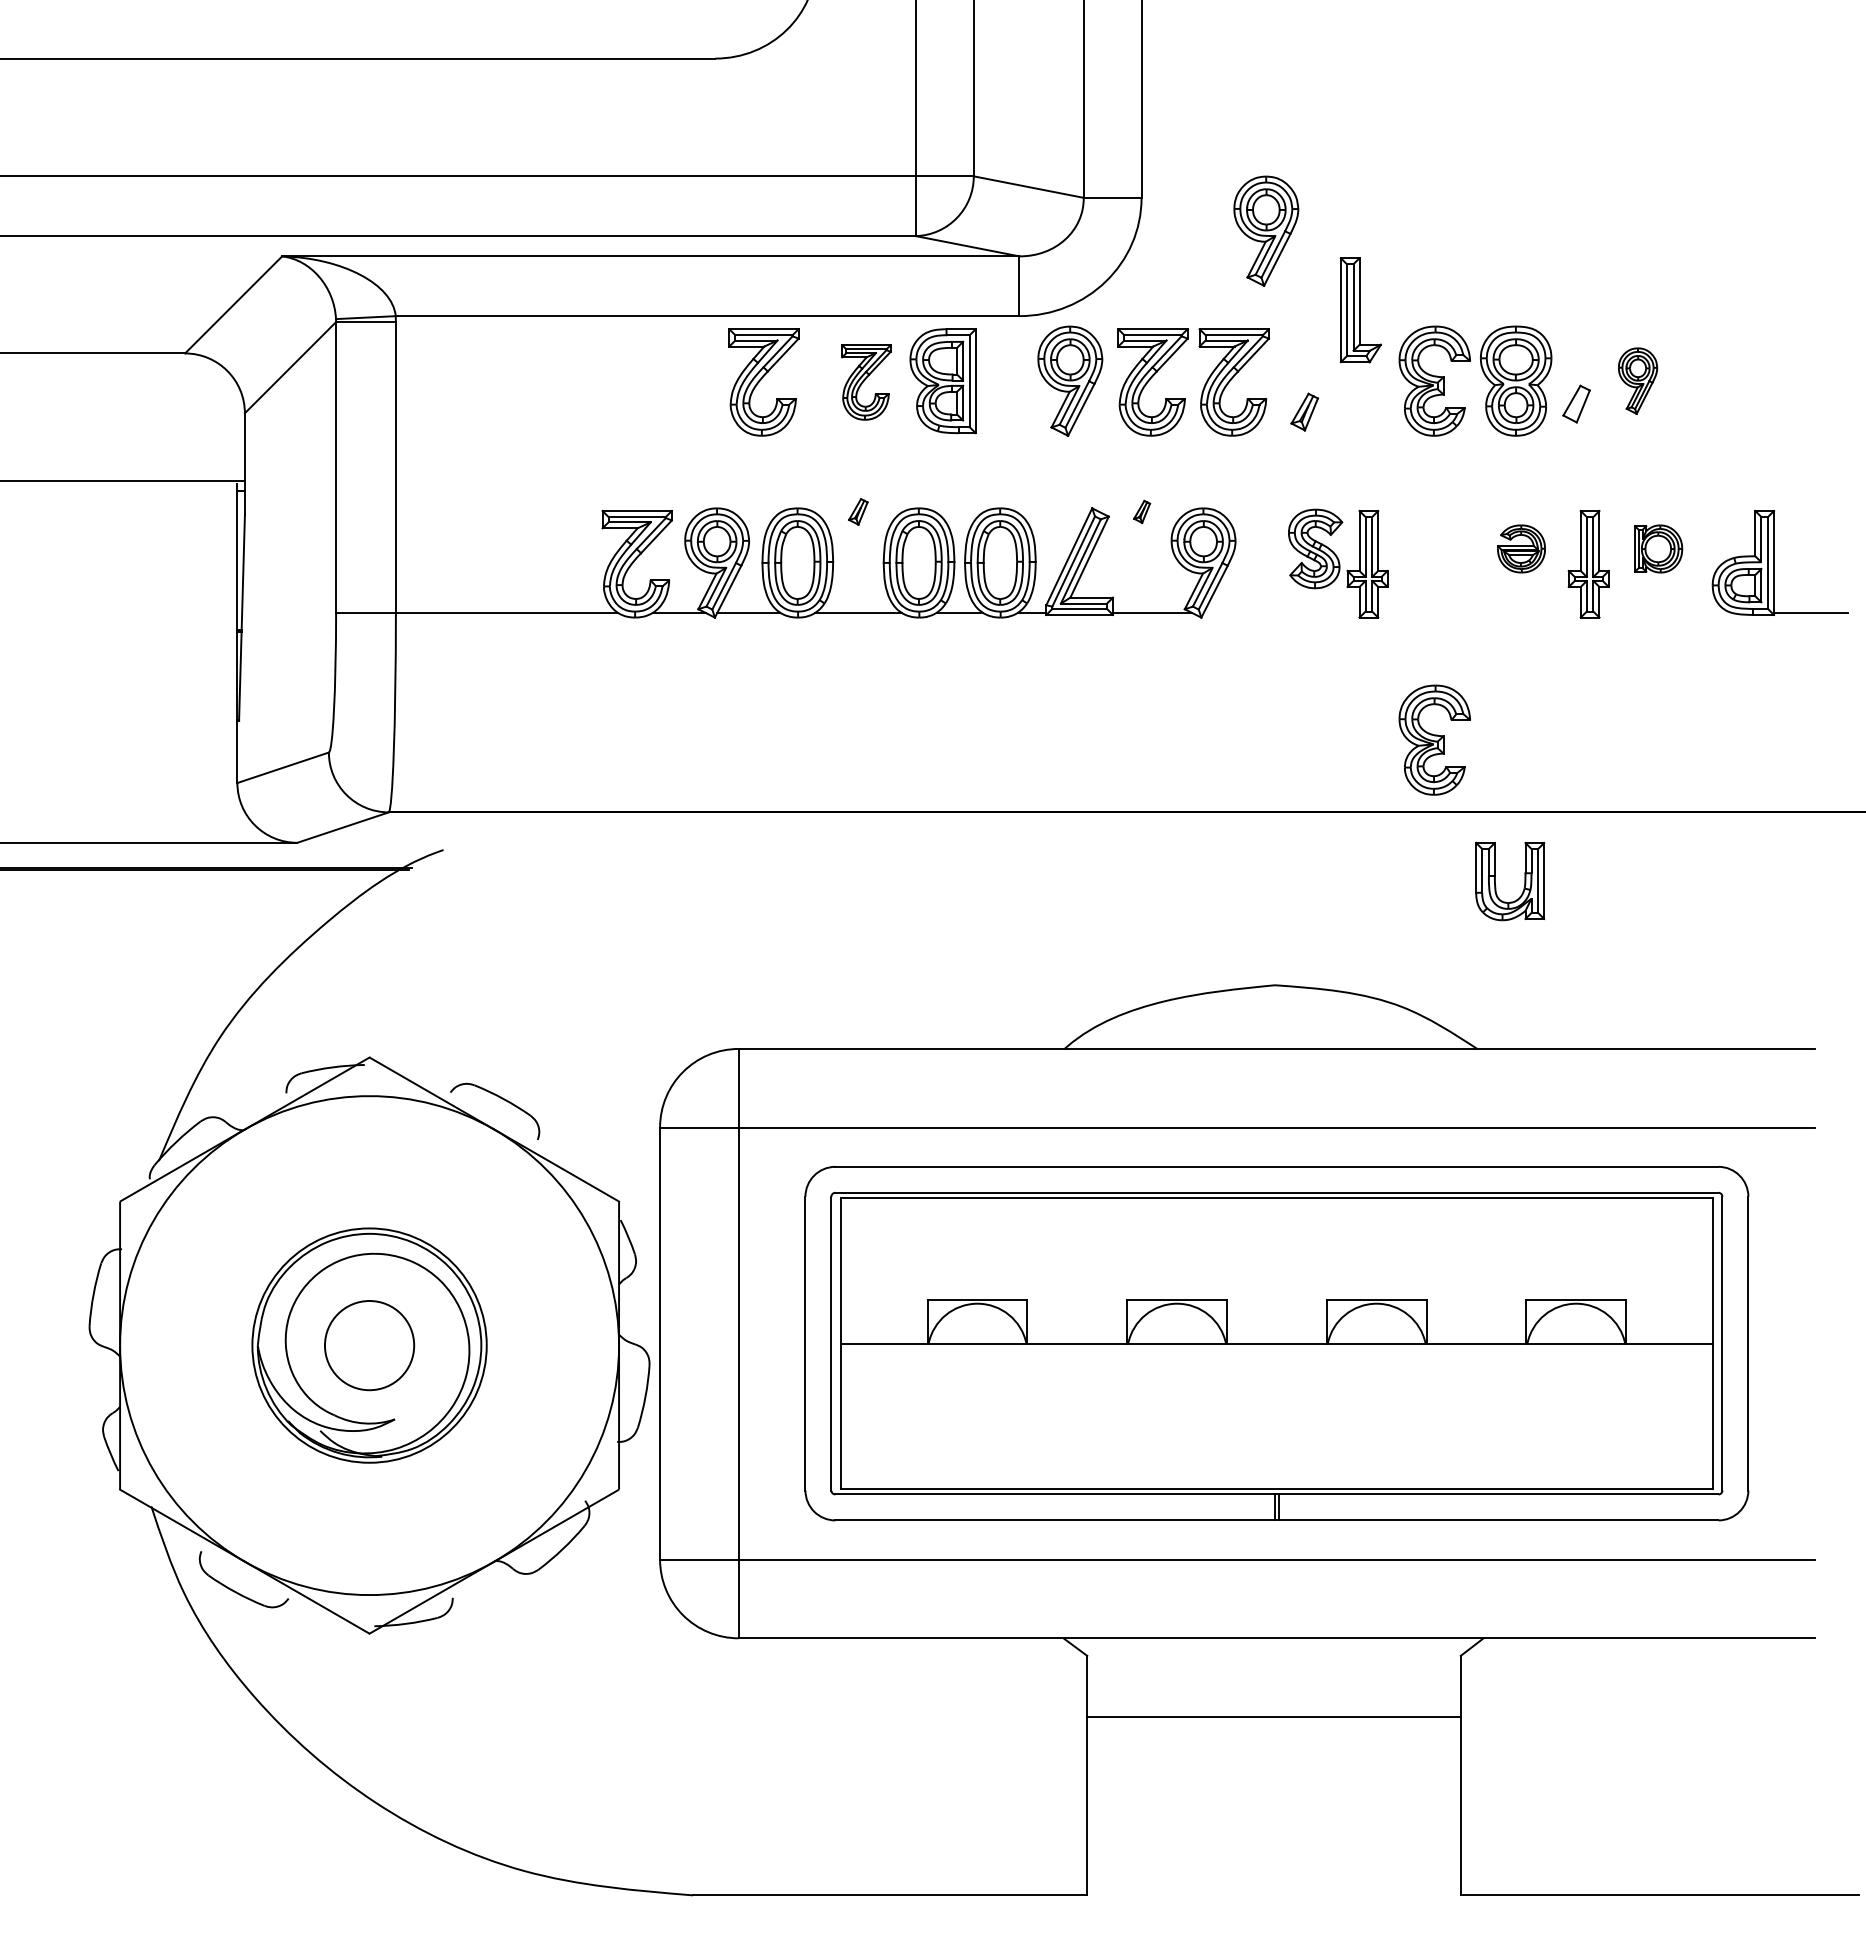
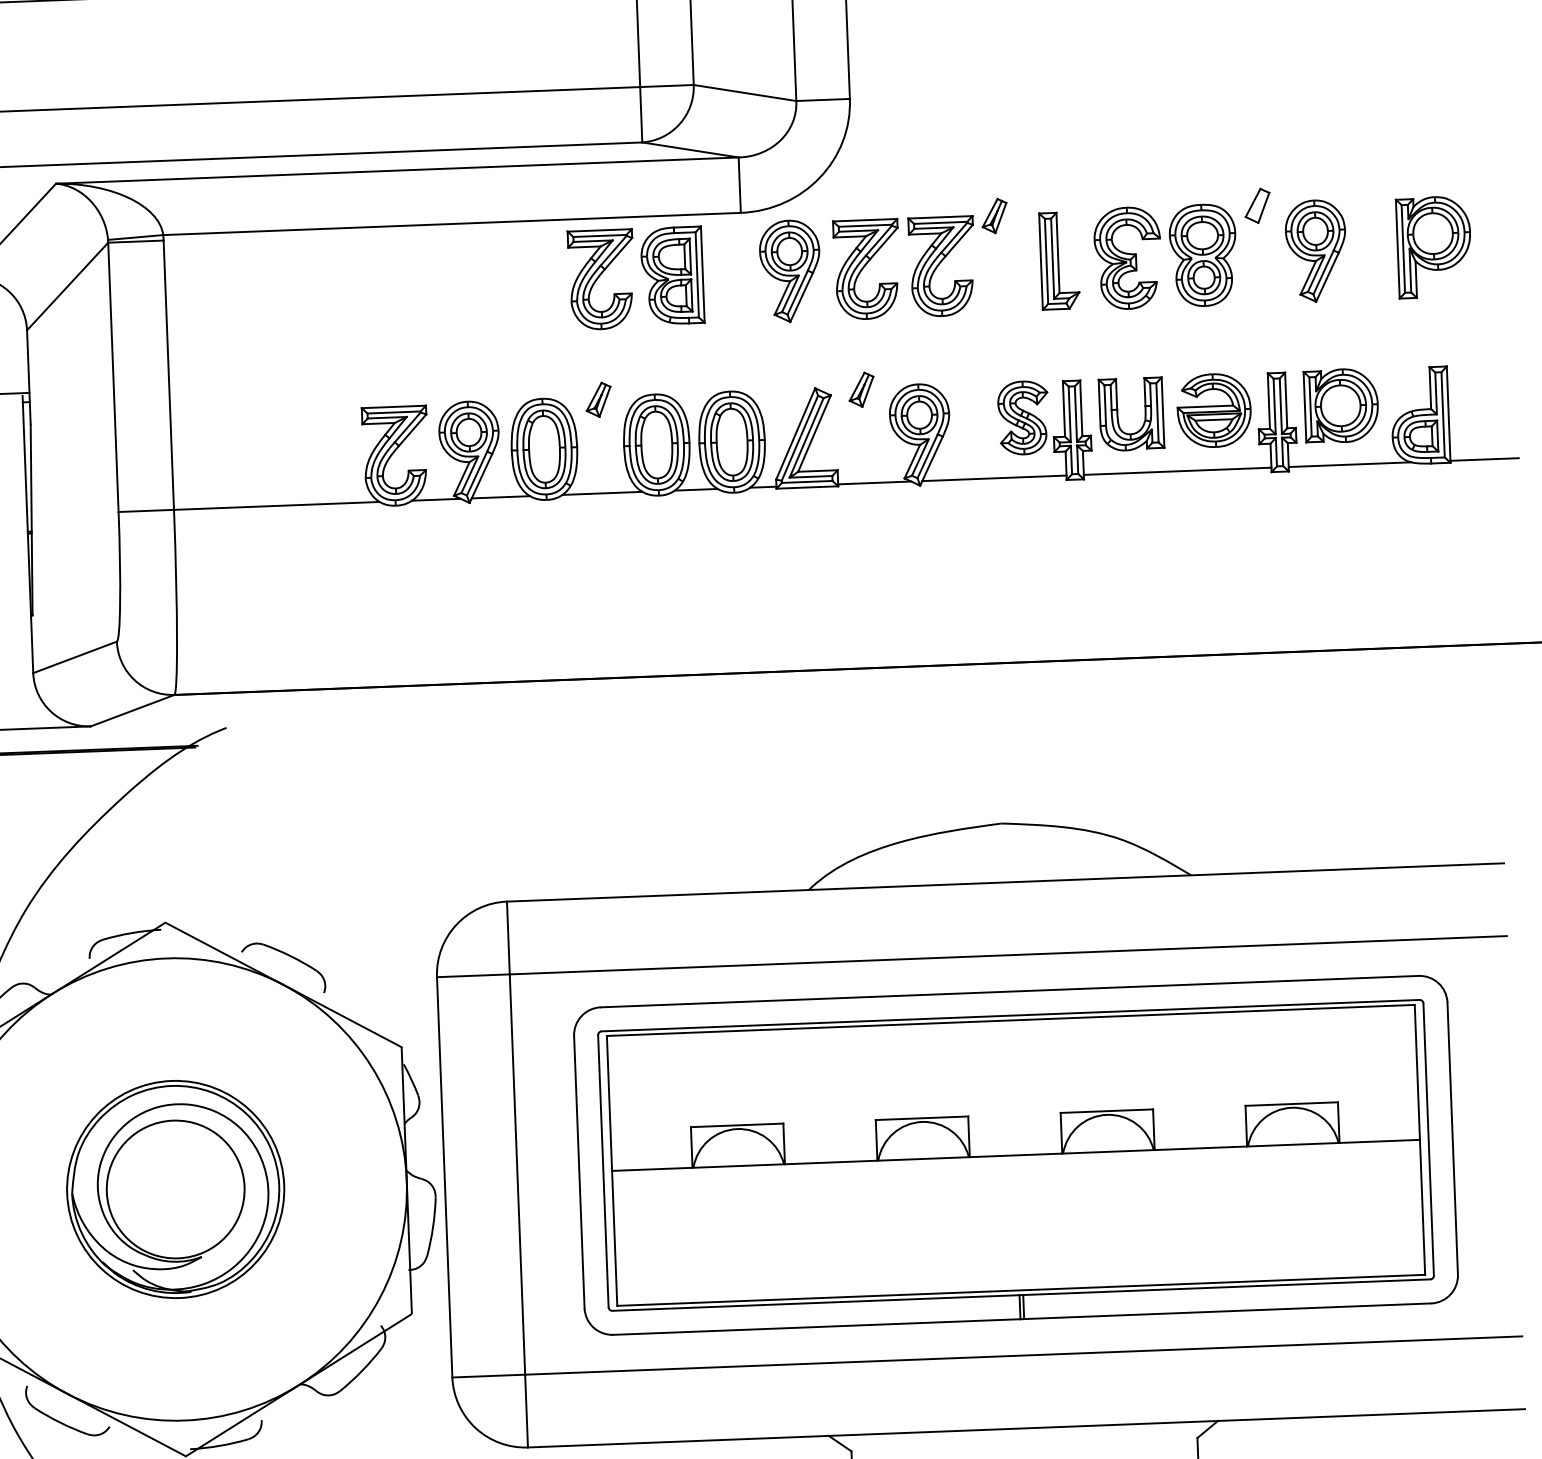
part: (1266, 230) -> (966, 124), removed
part: (1360, 310) -> (1059, 261), moved
part: (1637, 380) -> (1315, 250), size x1.67
part: (1765, 381) -> (1434, 246), added
part: (763, 382) -> (506, 283), removed
part: (866, 382) -> (601, 279), size x1.43
part: (1576, 403) -> (1257, 205), moved
part: (1304, 411) -> (994, 215), moved
part: (858, 511) -> (598, 399), size x1.43
part: (1141, 511) -> (860, 389), size x1.67
part: (1521, 548) -> (1214, 410), size x1.67
part: (1658, 548) -> (1341, 405), size x1.67
line: (1281, 612) -> (994, 478), added
line: (1479, 612) -> (1177, 470), added
line: (1665, 612) -> (1349, 464), added
part: (1434, 739) -> (1140, 590), removed
part: (1524, 881) -> (1144, 413), moved
circle: (369, 1345) -> (175, 1189), size x1.67

